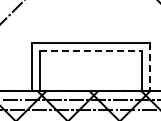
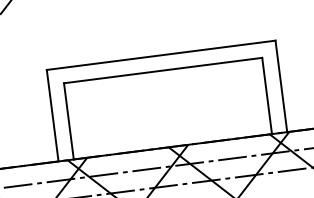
line: (91, 51) -> (164, 70), dashed -> solid
line: (149, 67) -> (280, 87), dashed -> solid

